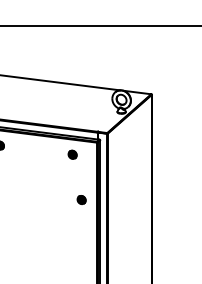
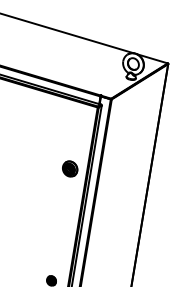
part: (72, 154) -> (68, 116), removed
part: (81, 199) -> (70, 168), size x1.6

